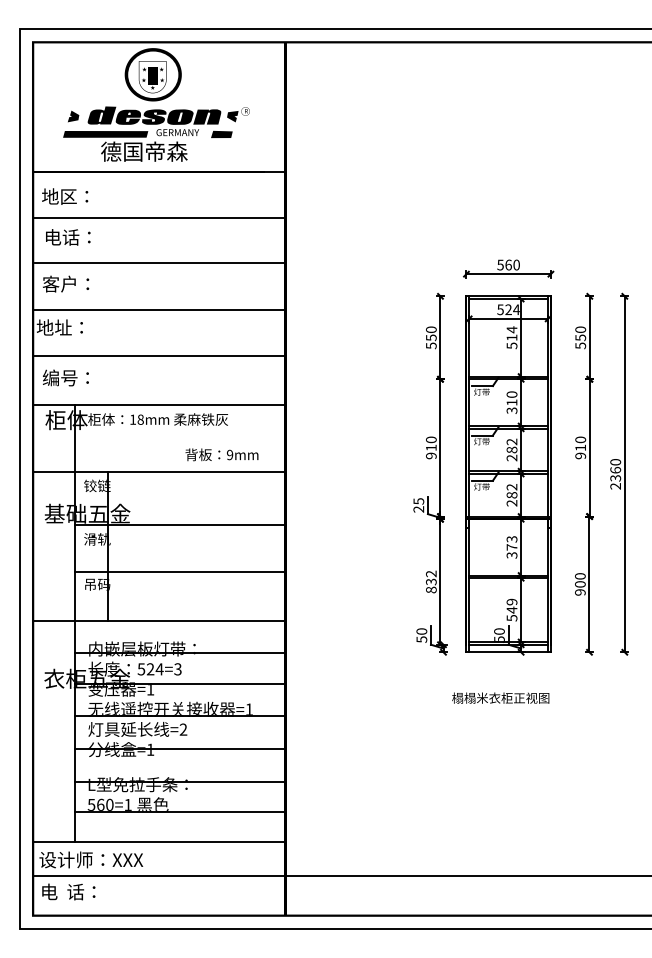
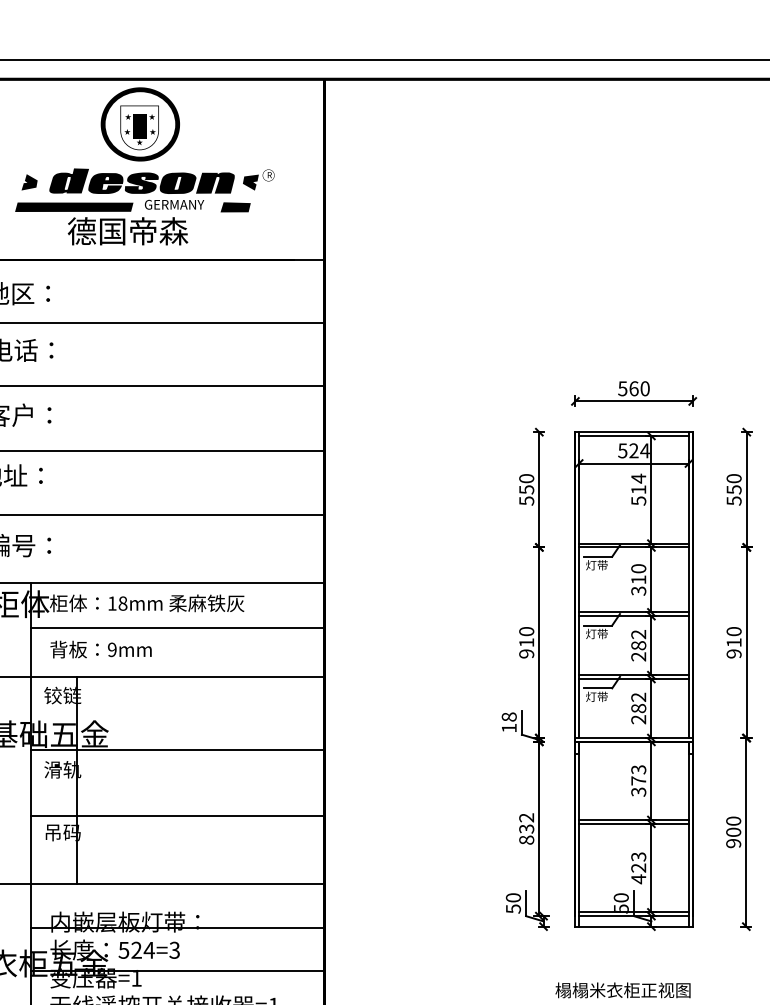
line: (179, 437) -> (176, 628), added
text: (221, 454) -> (100, 649), moved
text: (418, 505) -> (508, 722), 25 -> 18
text: (511, 609) -> (638, 867), 549 -> 423

